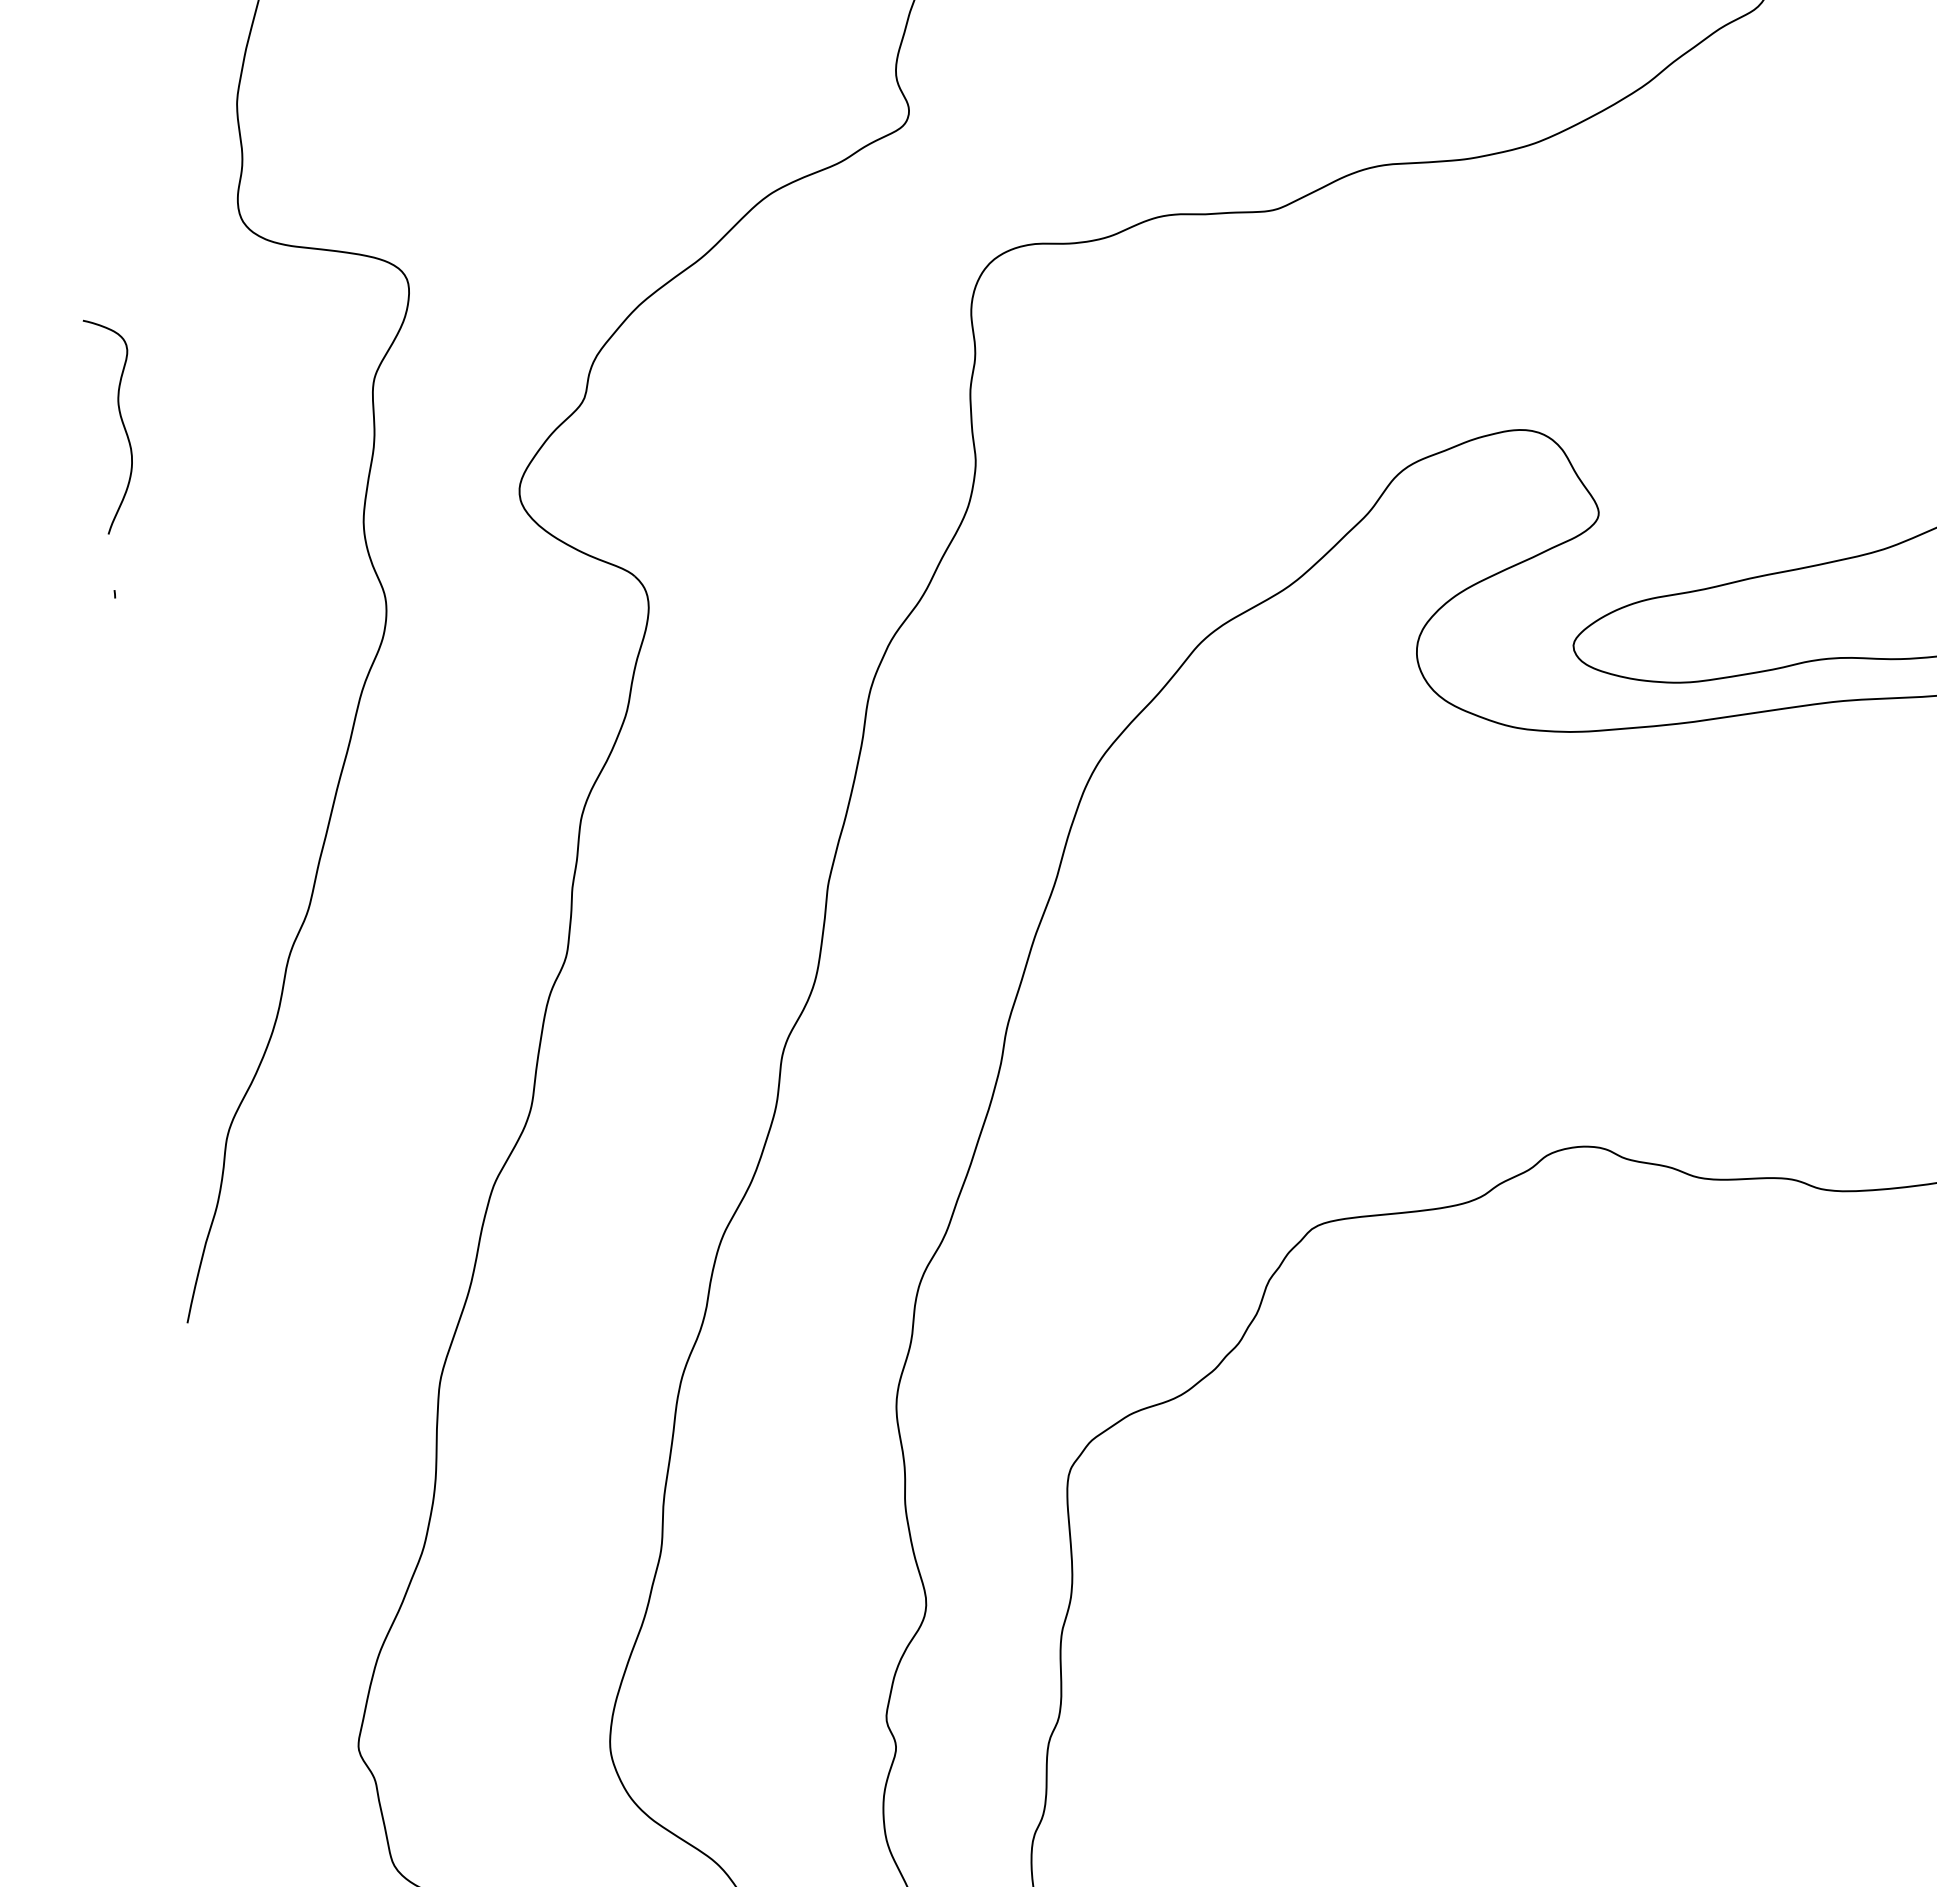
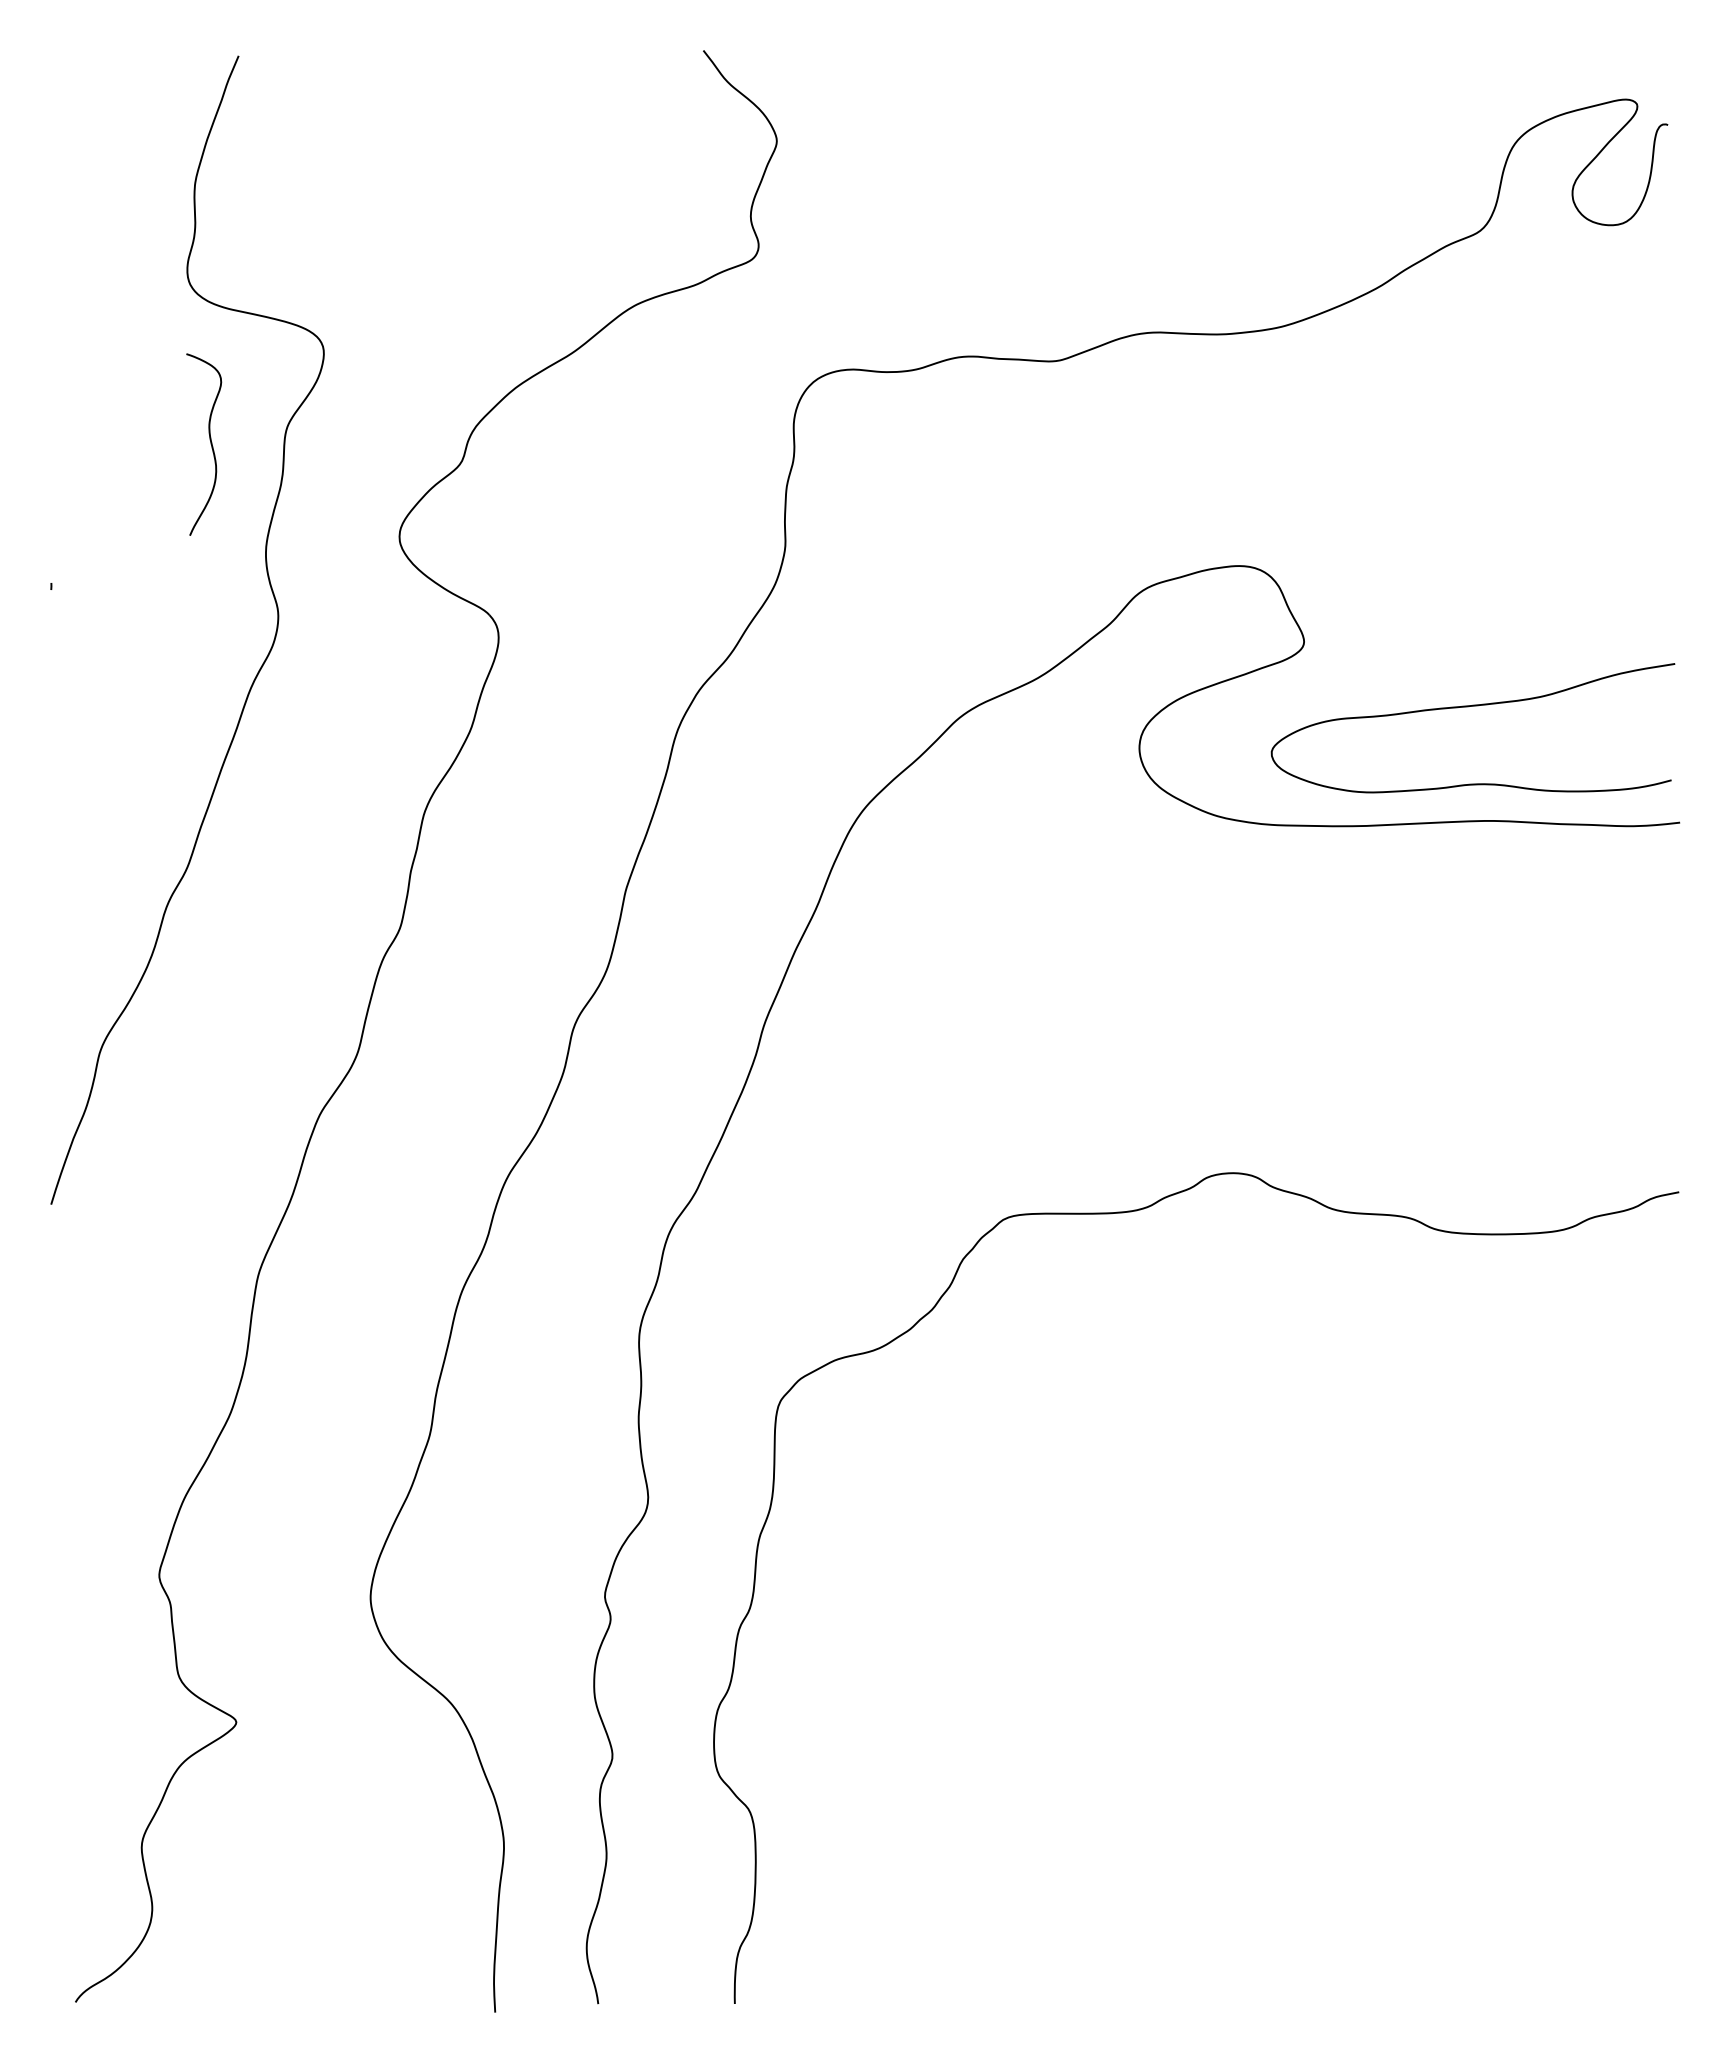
curve: (121, 424) -> (210, 444), moved

